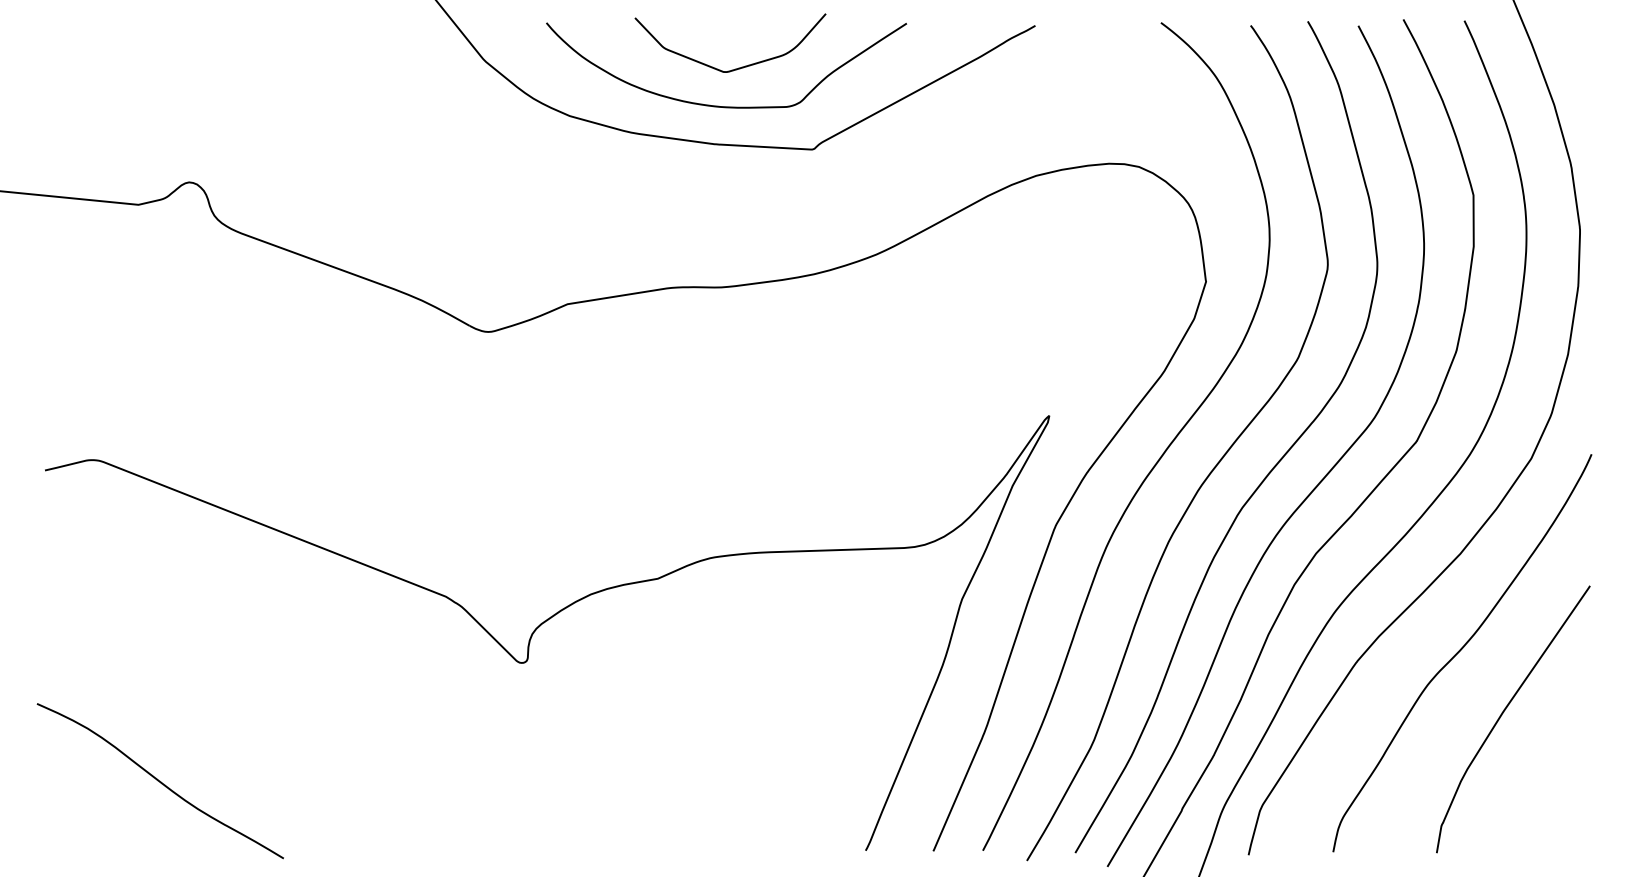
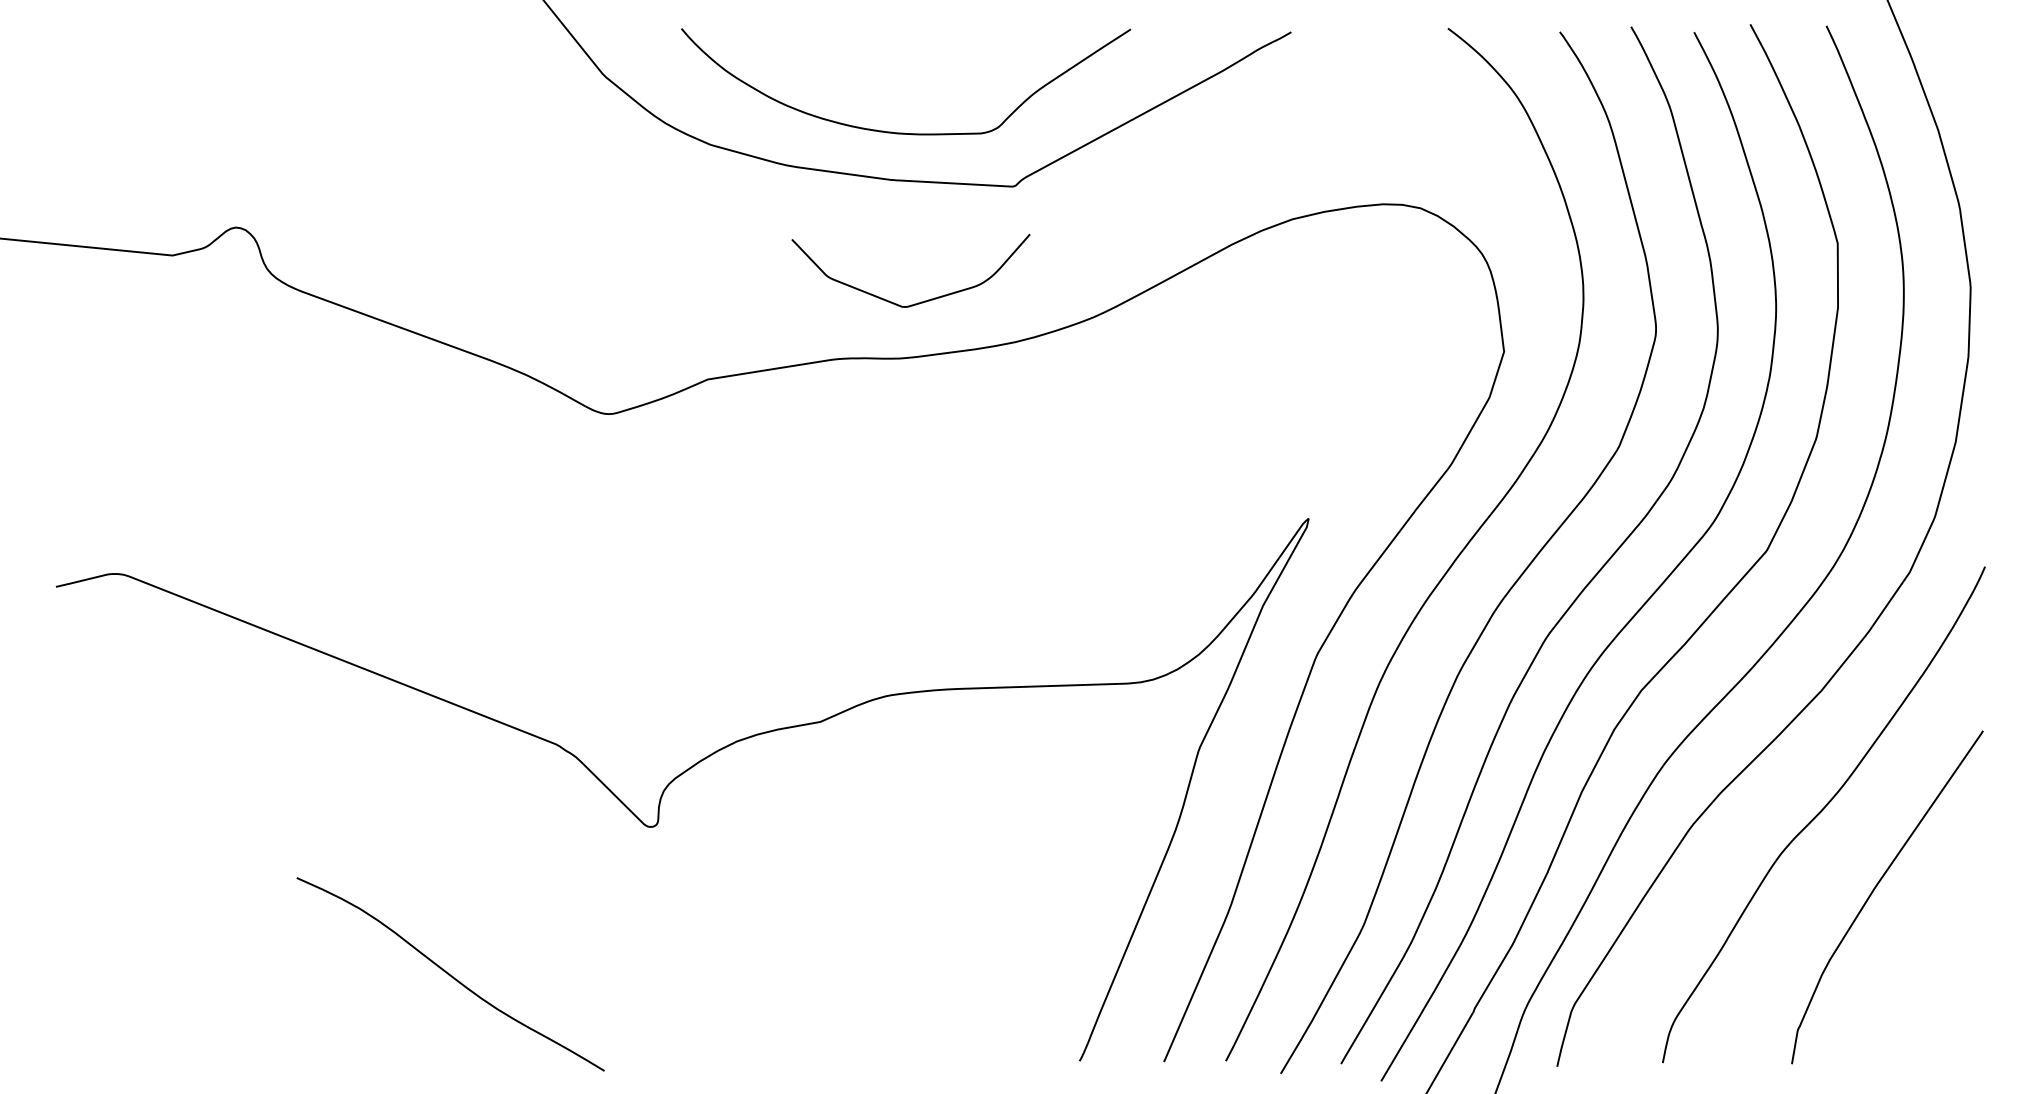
curve: (738, 67) -> (920, 301), moved
curve: (159, 781) -> (449, 974), moved

